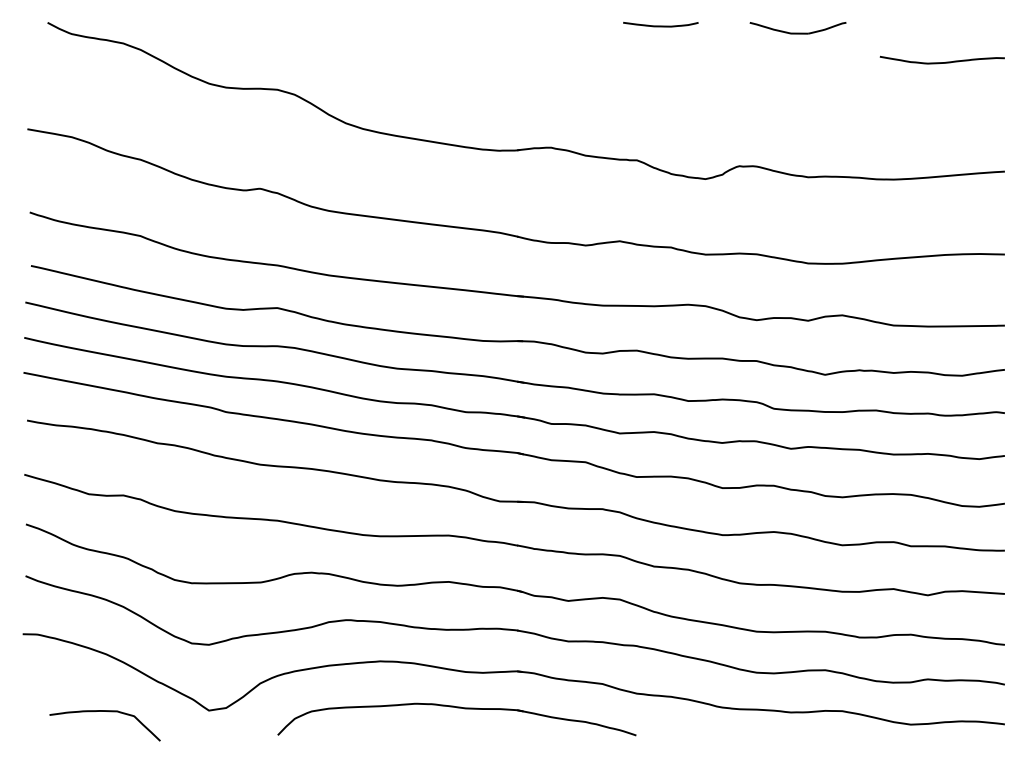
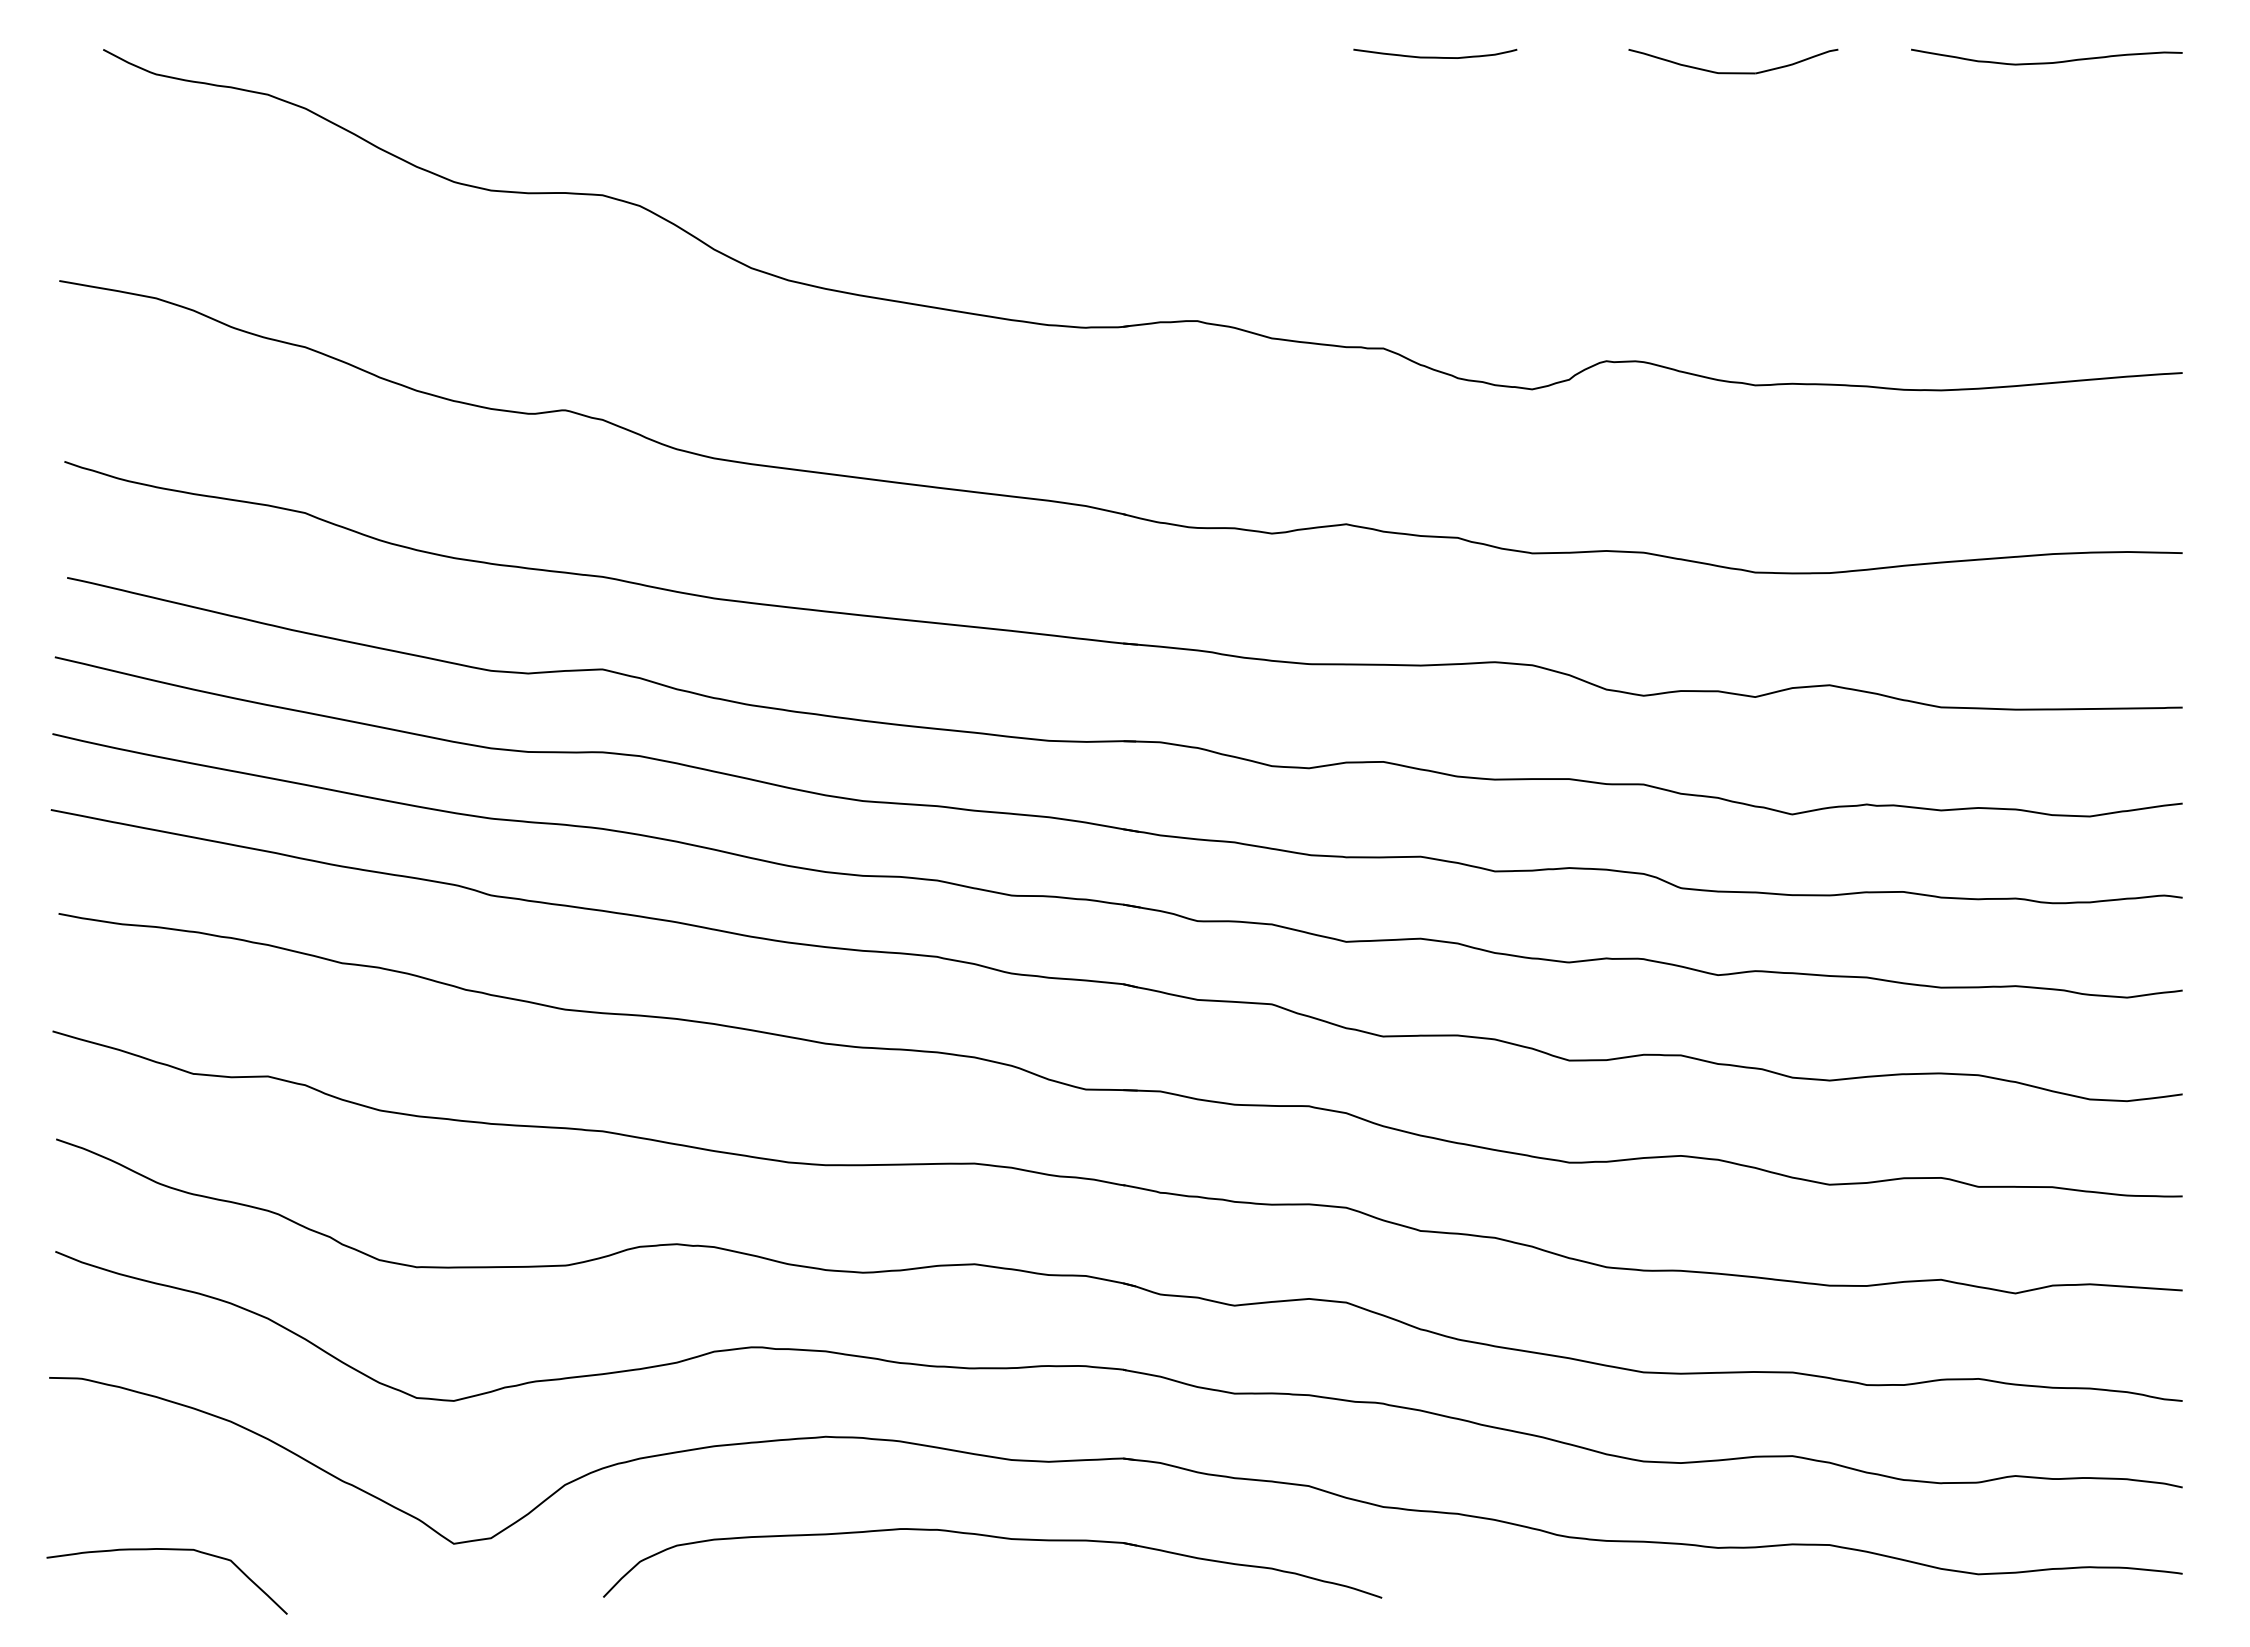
curve: (941, 62) -> (2044, 62), moved
curve: (109, 712) -> (176, 1552), moved

